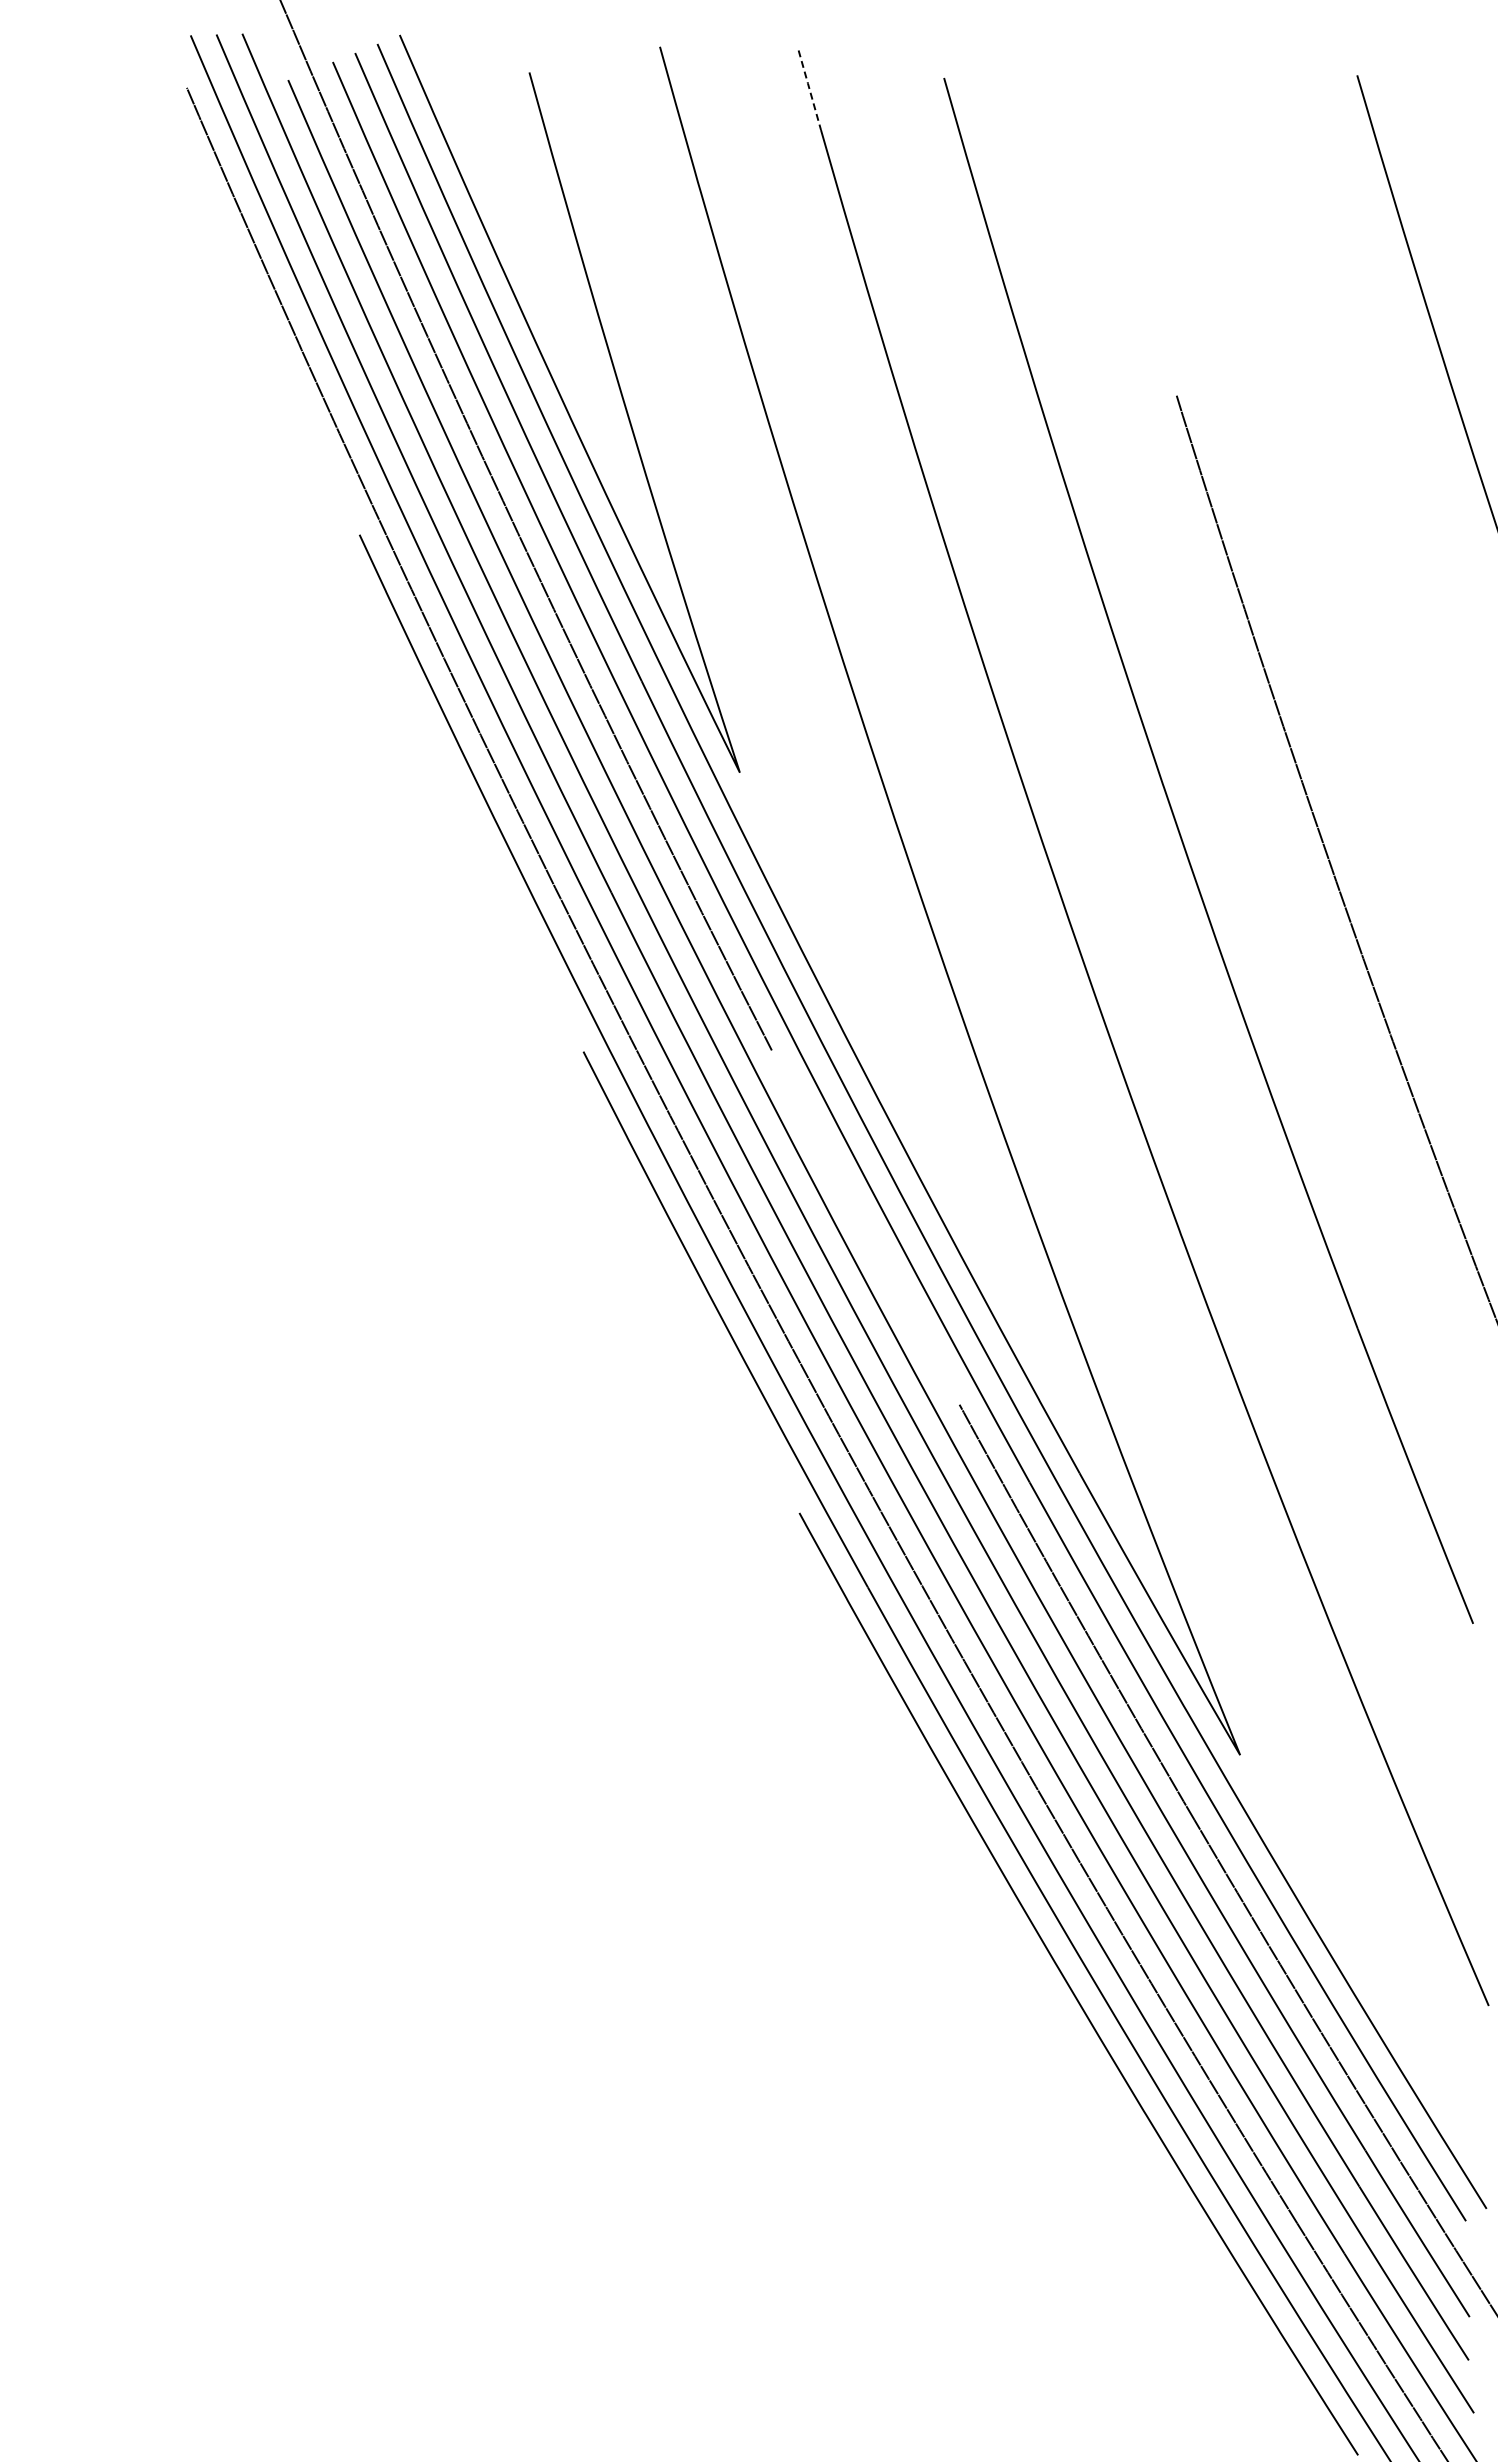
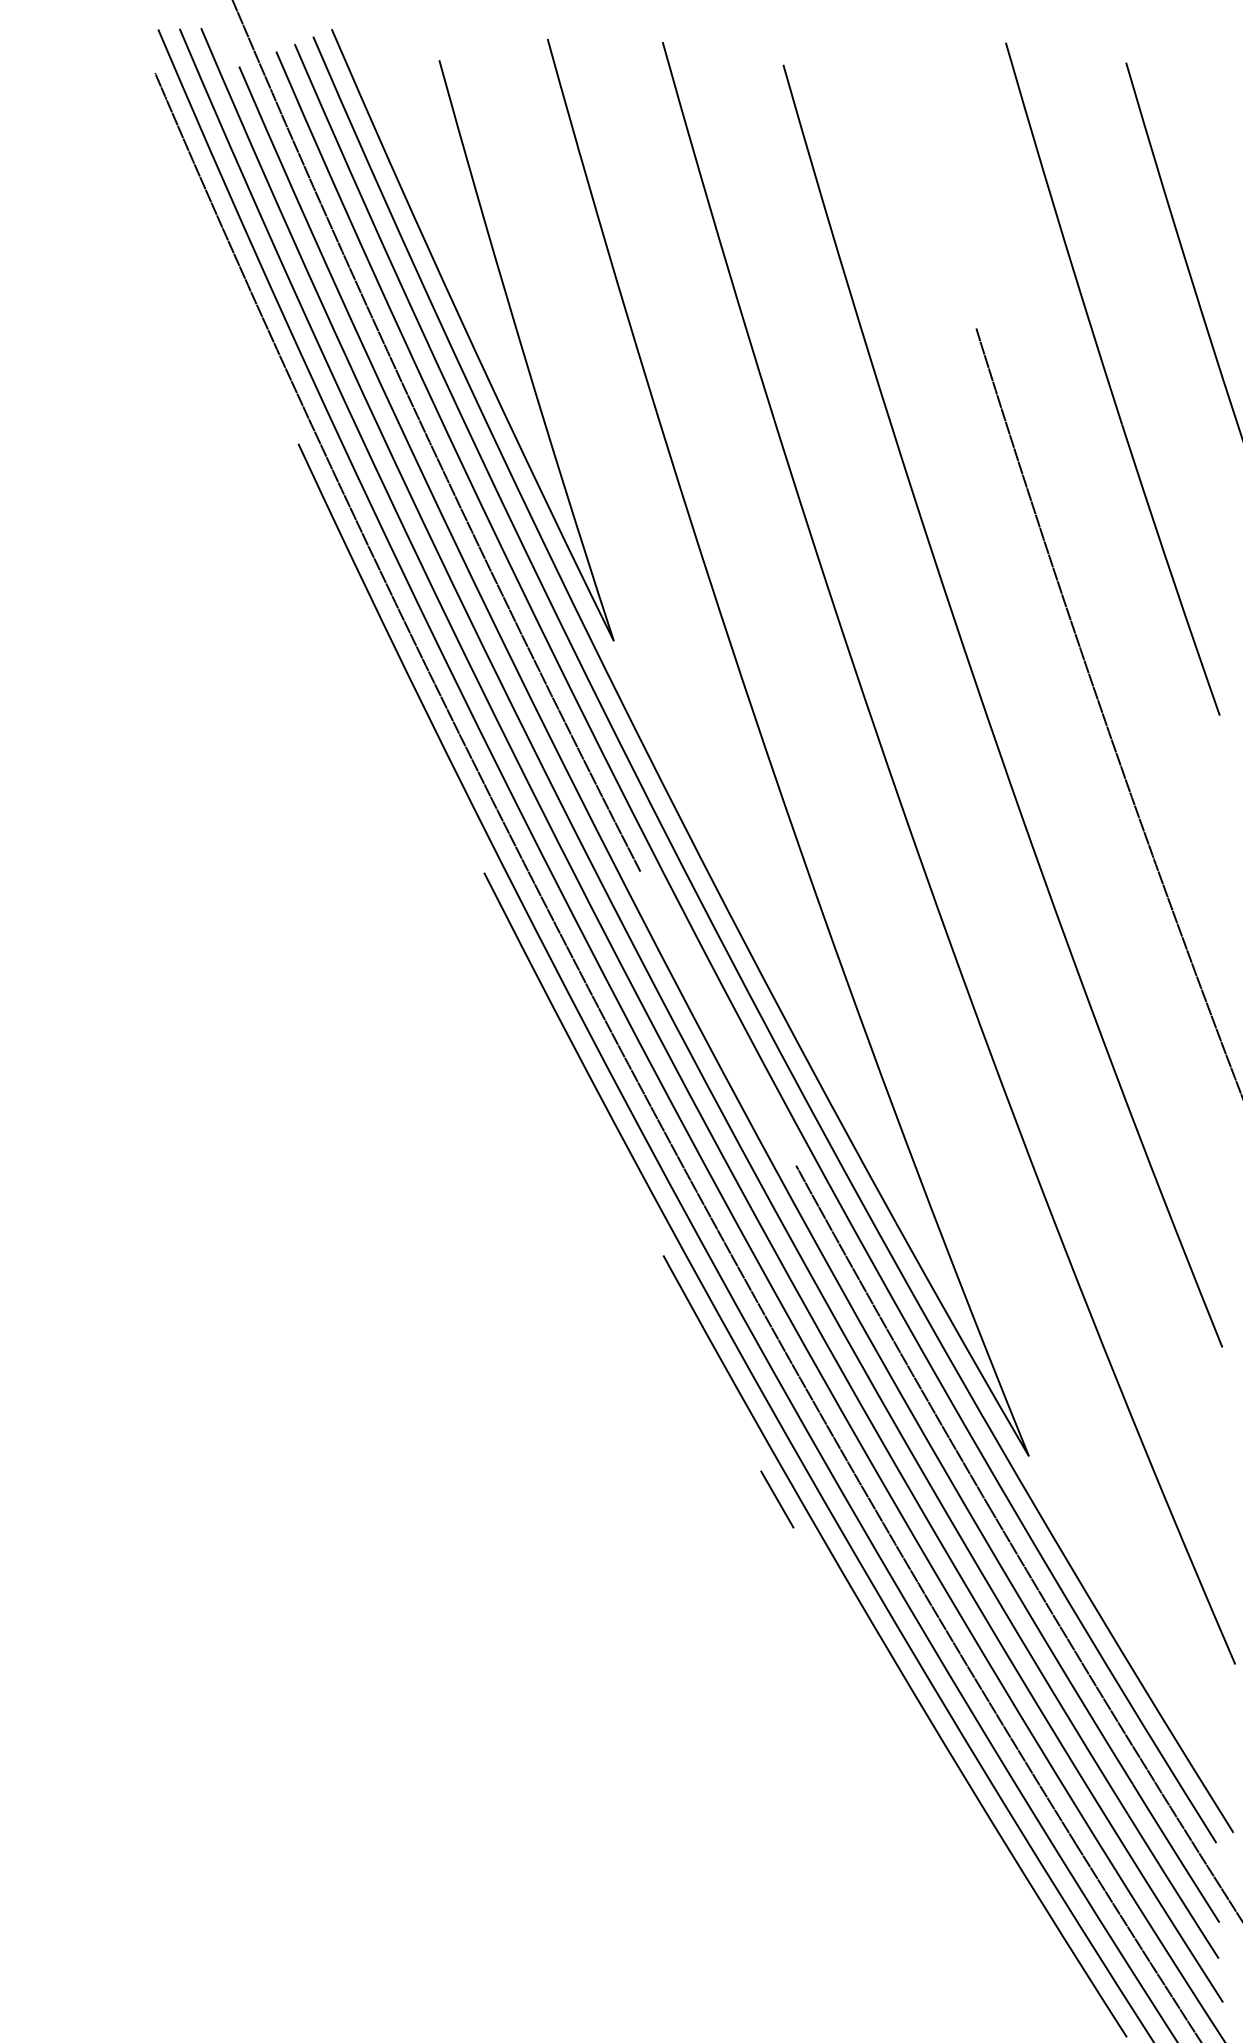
line: (809, 90) -> (671, 75), dashed -> solid
part: (1340, 456) -> (1112, 378), added
line: (936, 1806) -> (777, 1498), added

